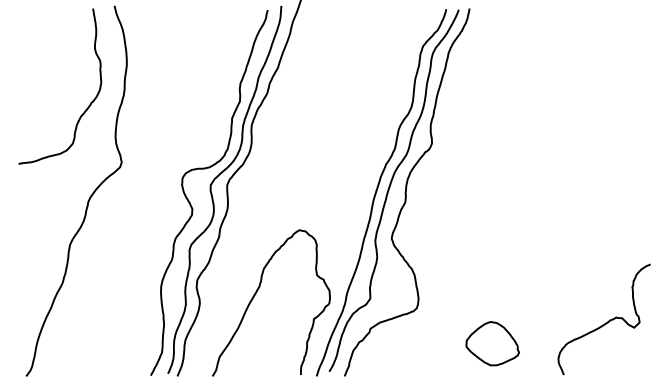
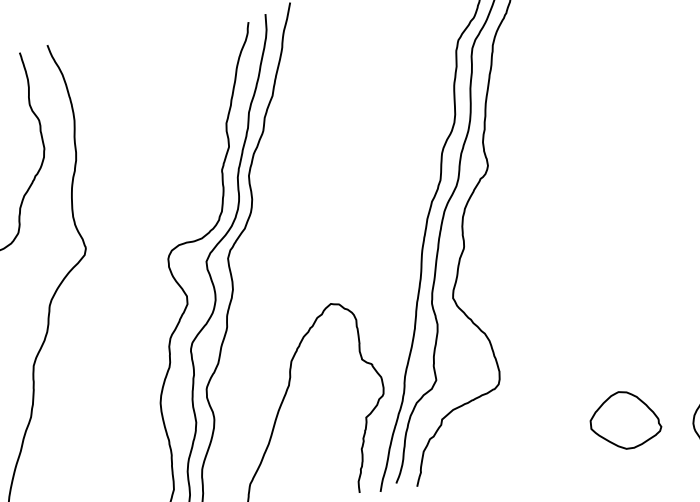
part: (492, 343) -> (624, 419), moved

